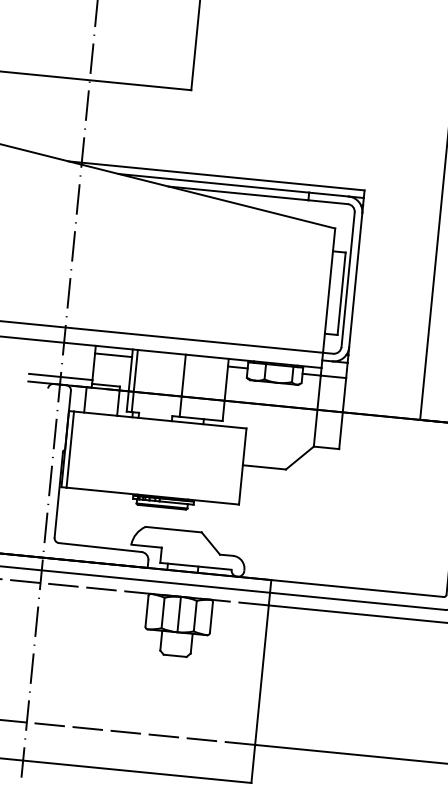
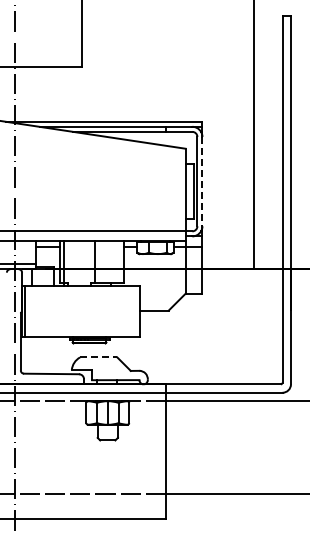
line: (355, 280) -> (202, 181), solid -> dashed
line: (173, 529) -> (98, 357), solid -> dashed

